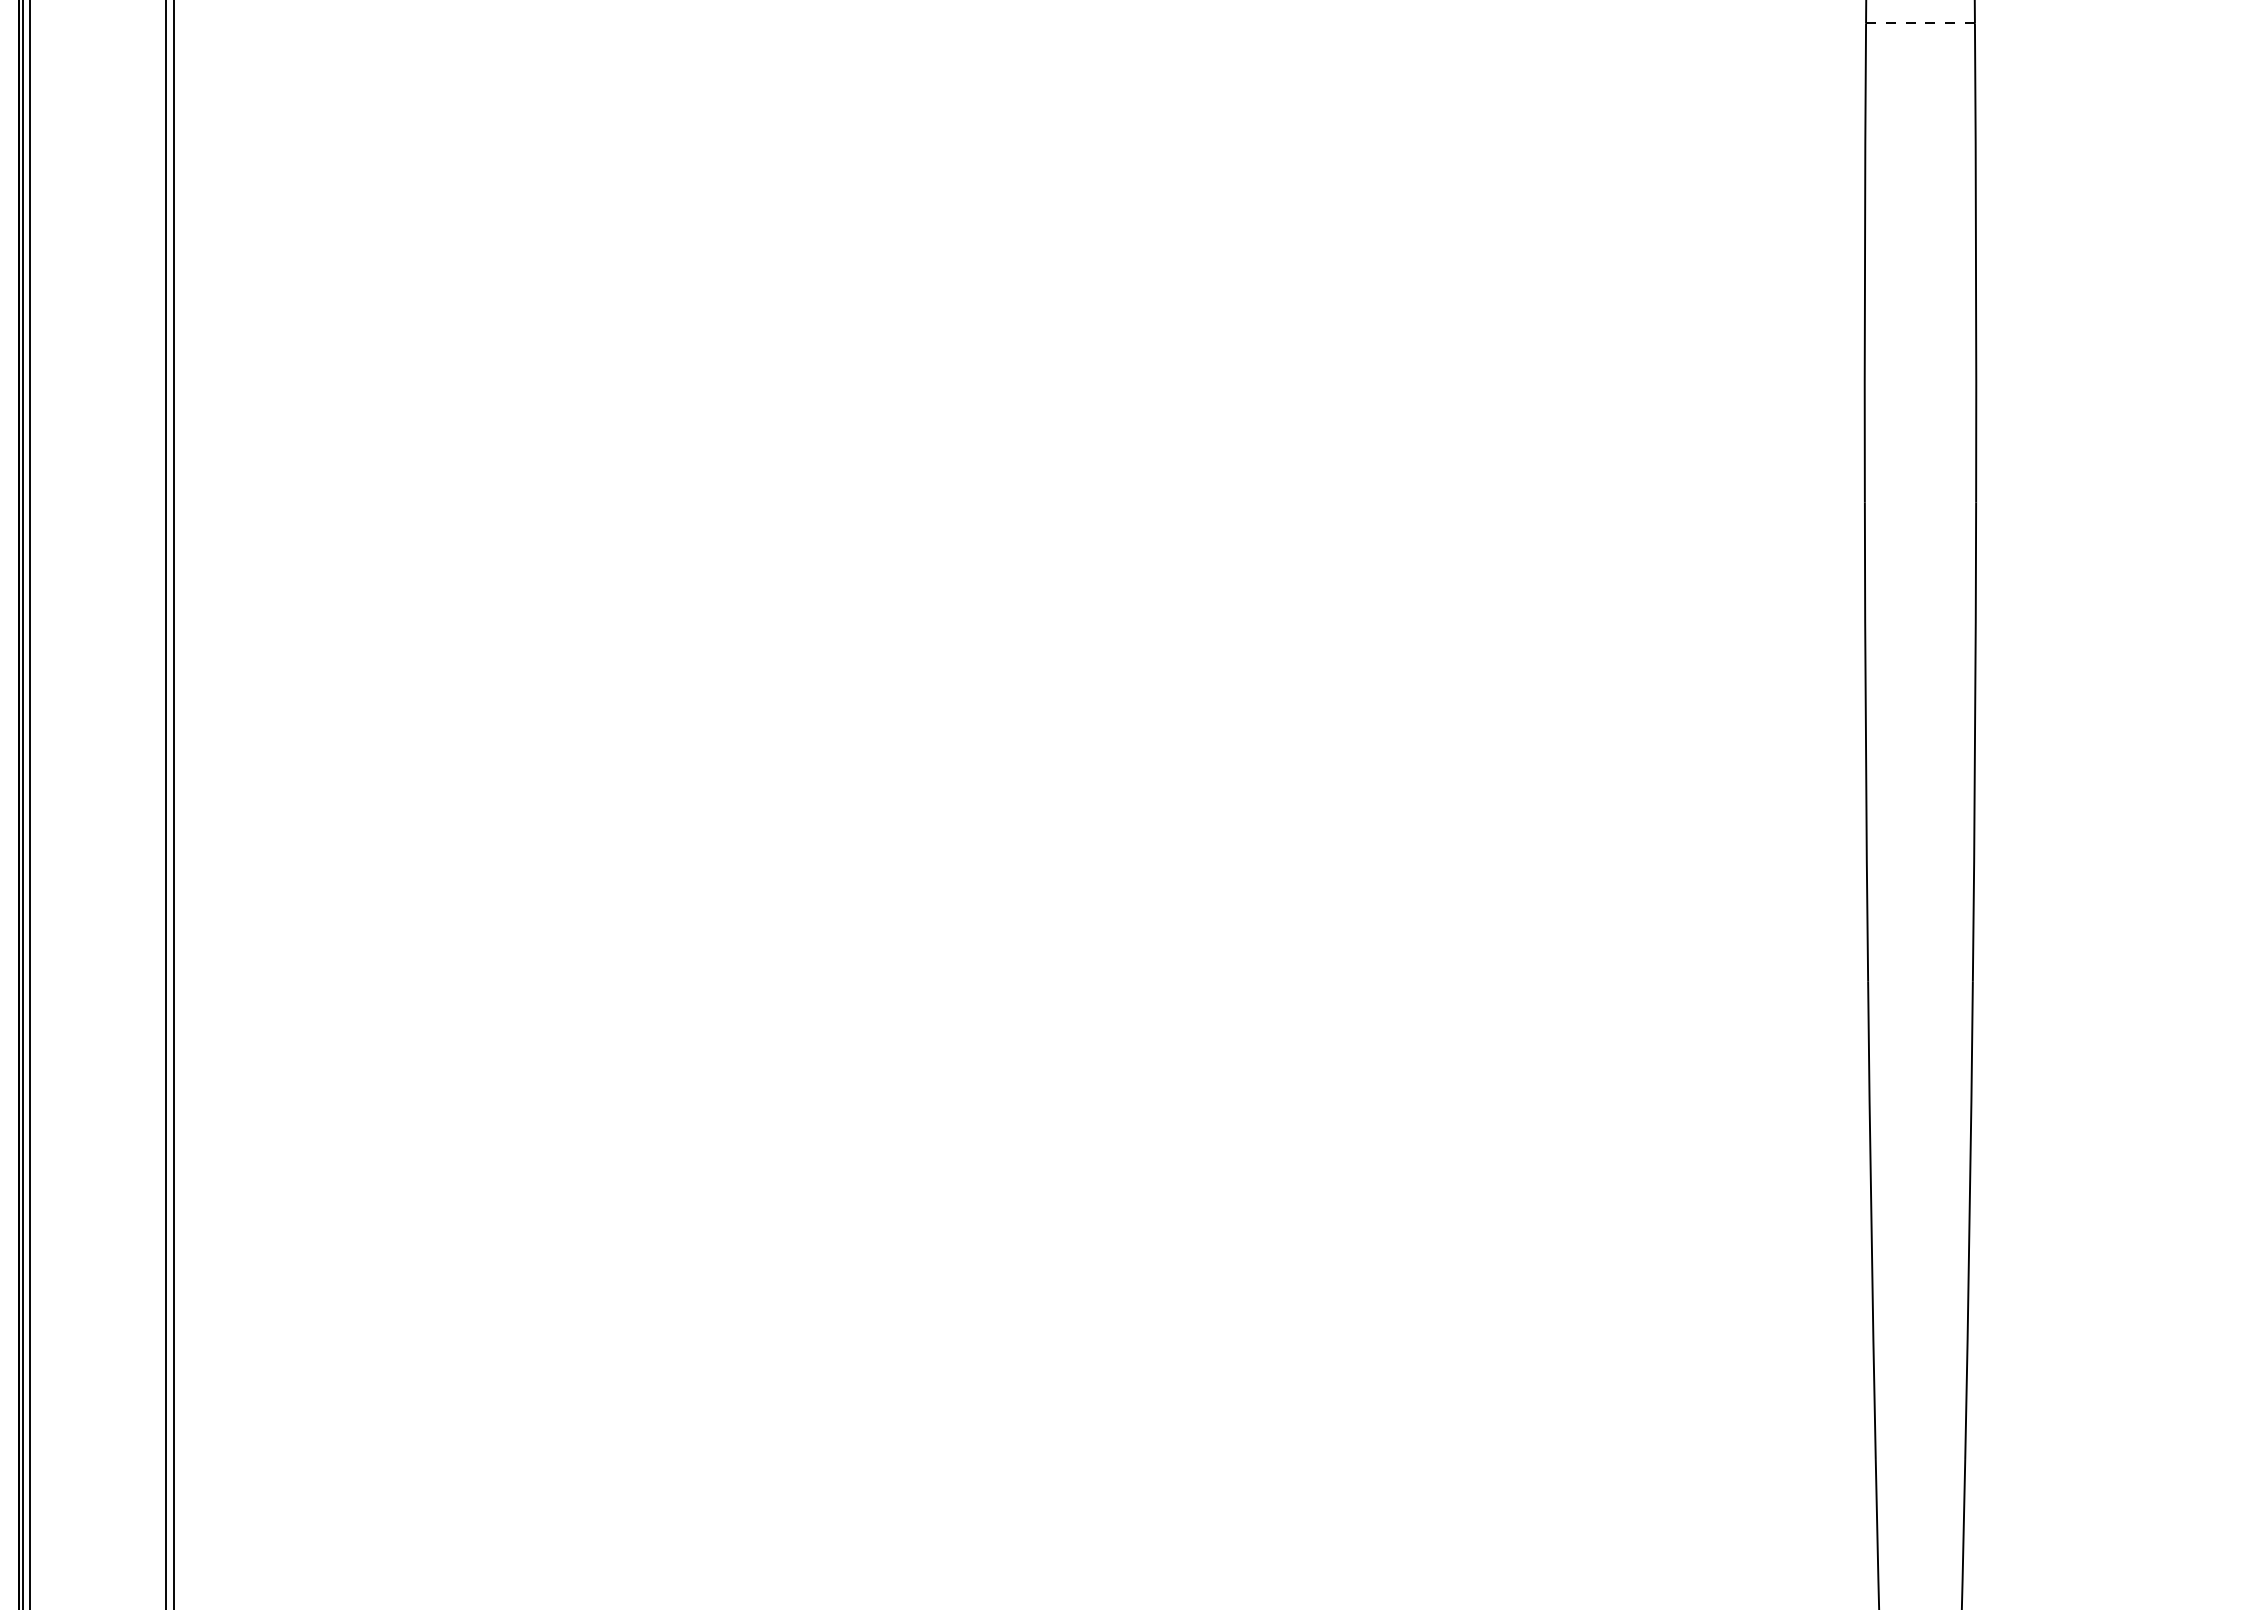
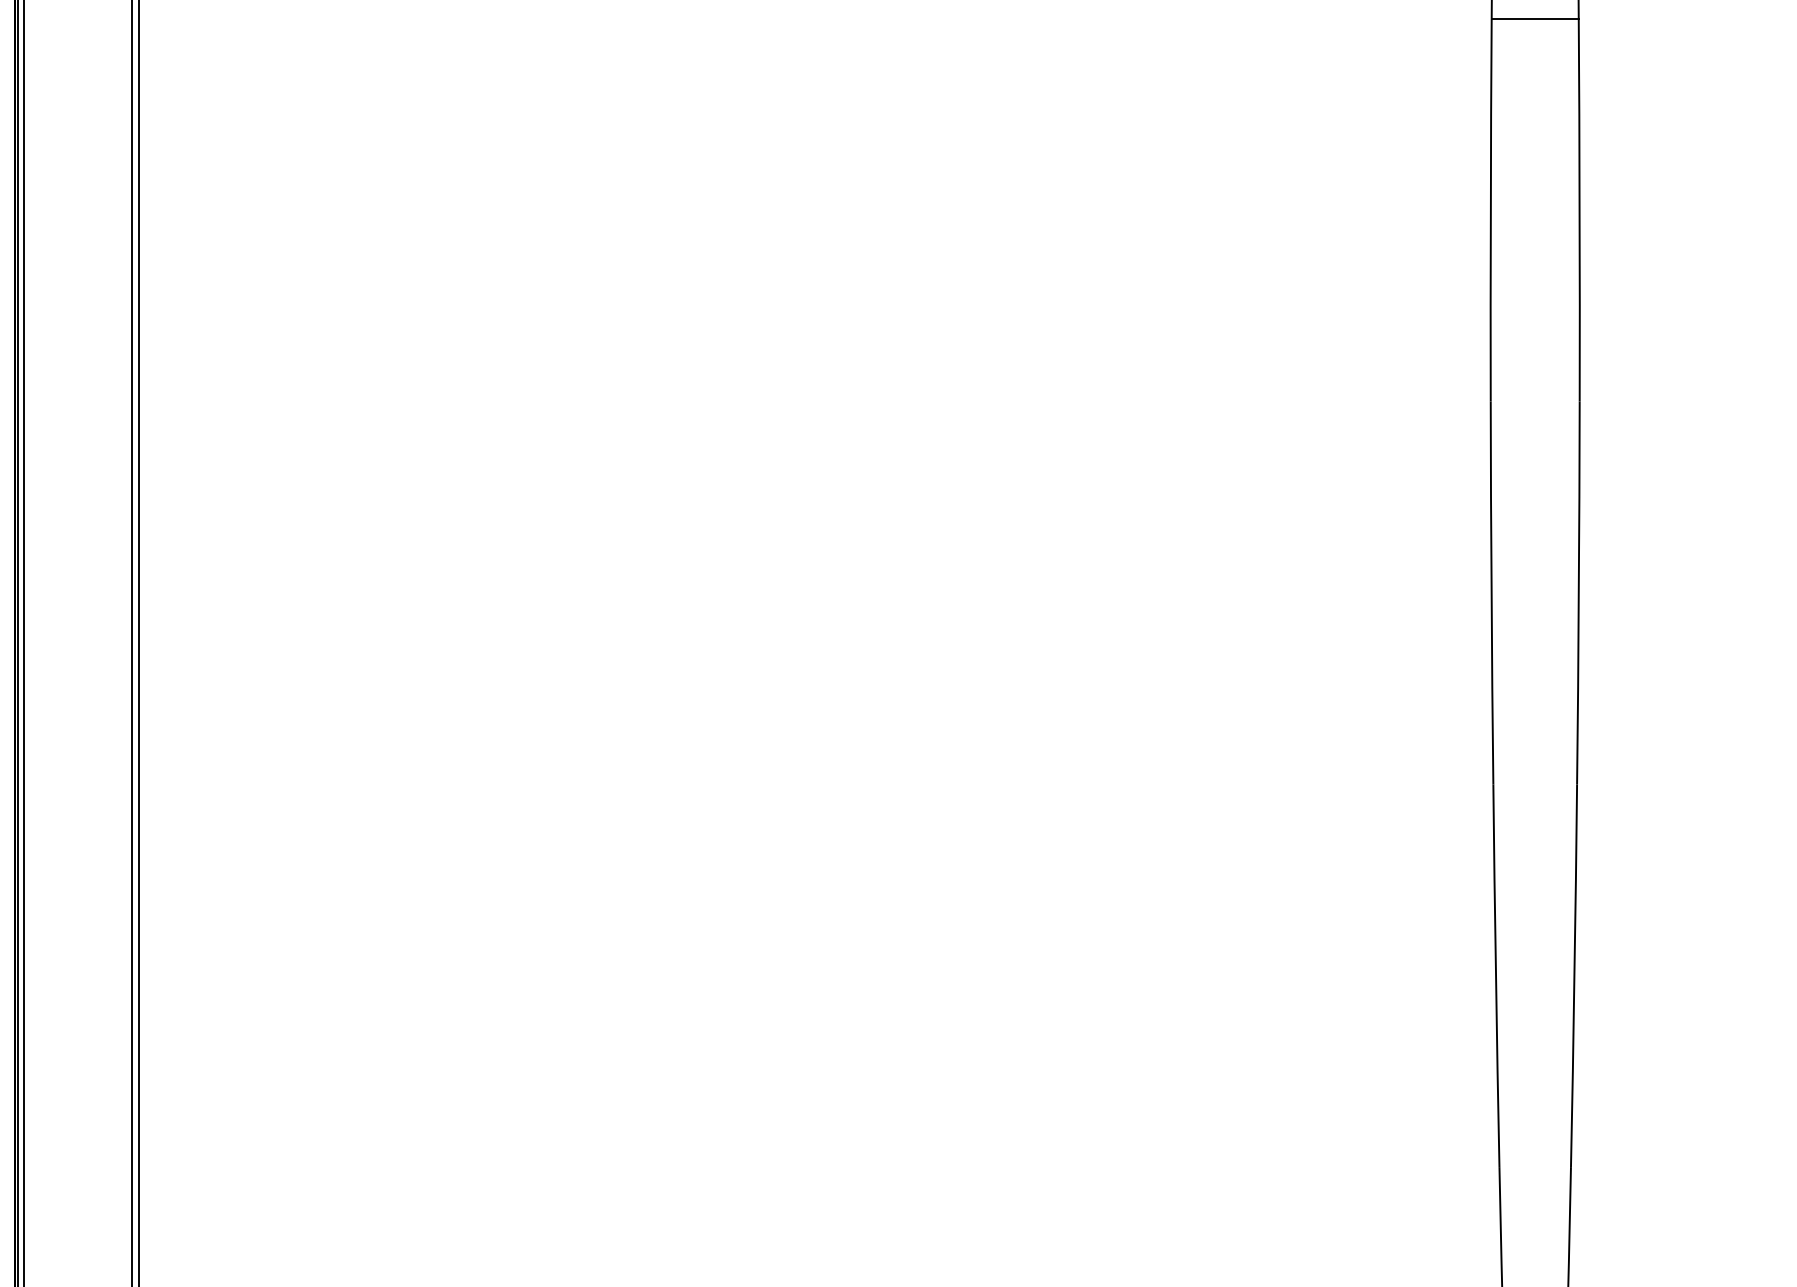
line: (1920, 23) -> (1535, 18), dashed -> solid

